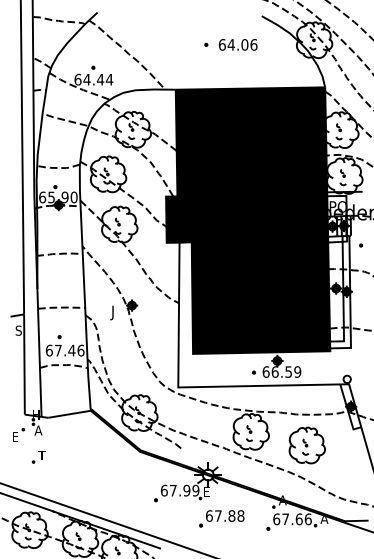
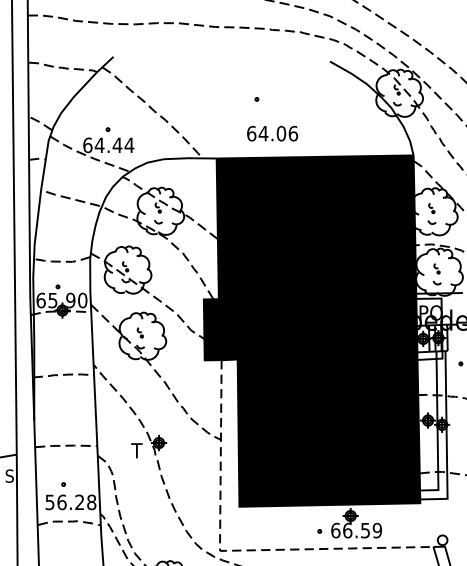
text: (237, 44) -> (271, 133), moved
text: (114, 312) -> (135, 452), J -> T
text: (64, 350) -> (70, 502), 67.46 -> 56.28
line: (187, 387) -> (232, 550), solid -> dashed

